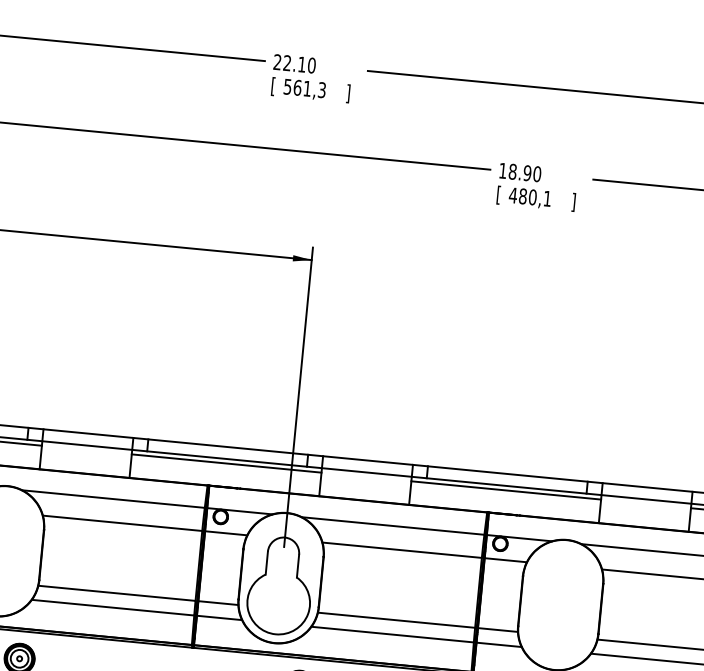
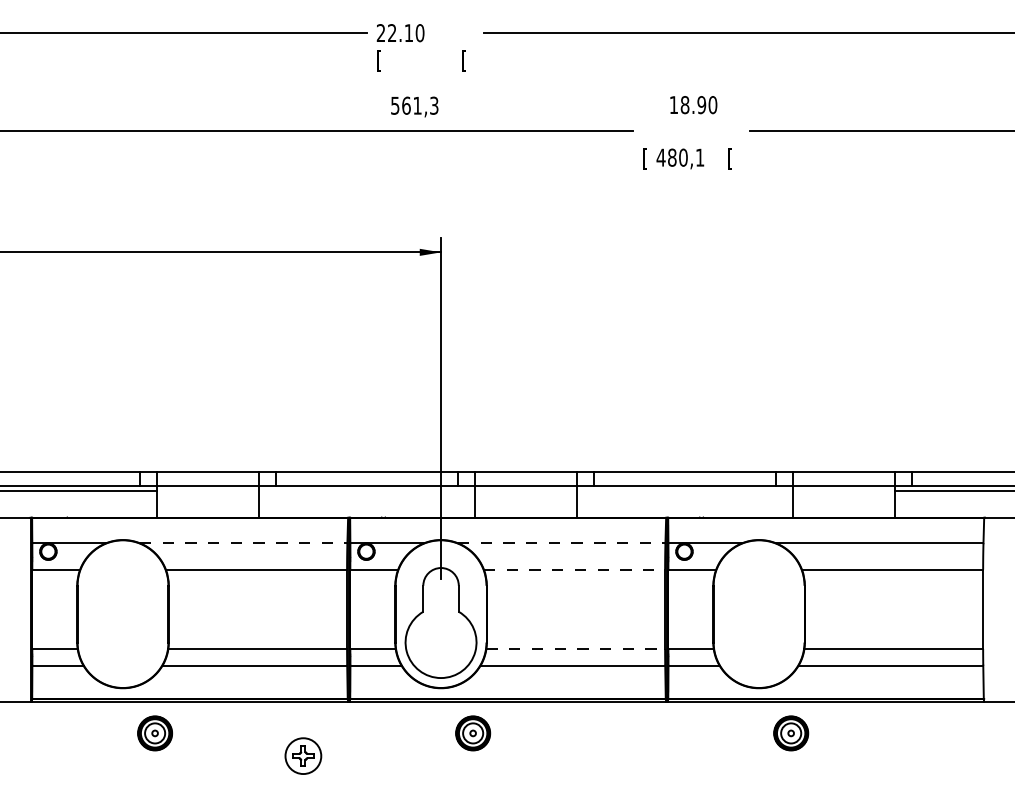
text: (304, 89) -> (414, 106), moved
text: (347, 93) -> (463, 60), ] -> [
text: (520, 172) -> (693, 105), moved
text: (573, 201) -> (729, 158), ] -> [
line: (226, 463) -> (367, 490), removed
line: (506, 490) -> (685, 490), removed
line: (113, 499) -> (243, 543), solid -> dashed
line: (392, 526) -> (561, 543), solid -> dashed
line: (402, 550) -> (574, 569), solid -> dashed
line: (397, 620) -> (576, 649), solid -> dashed

